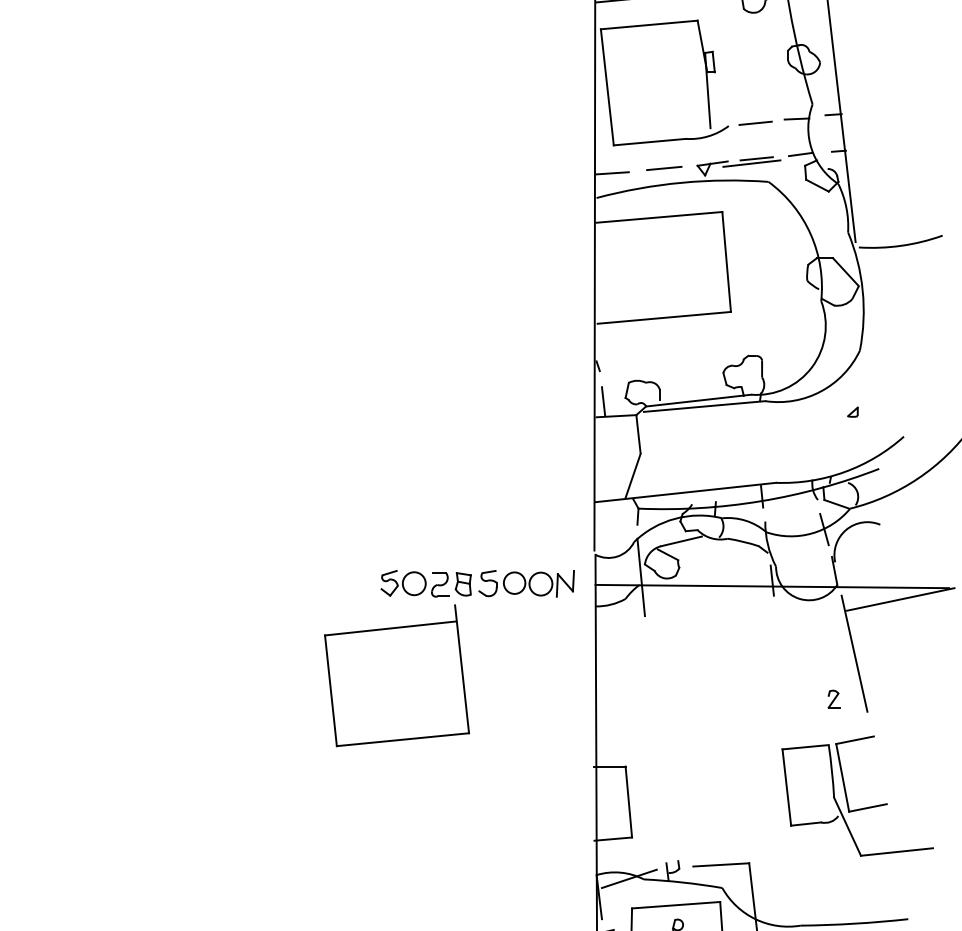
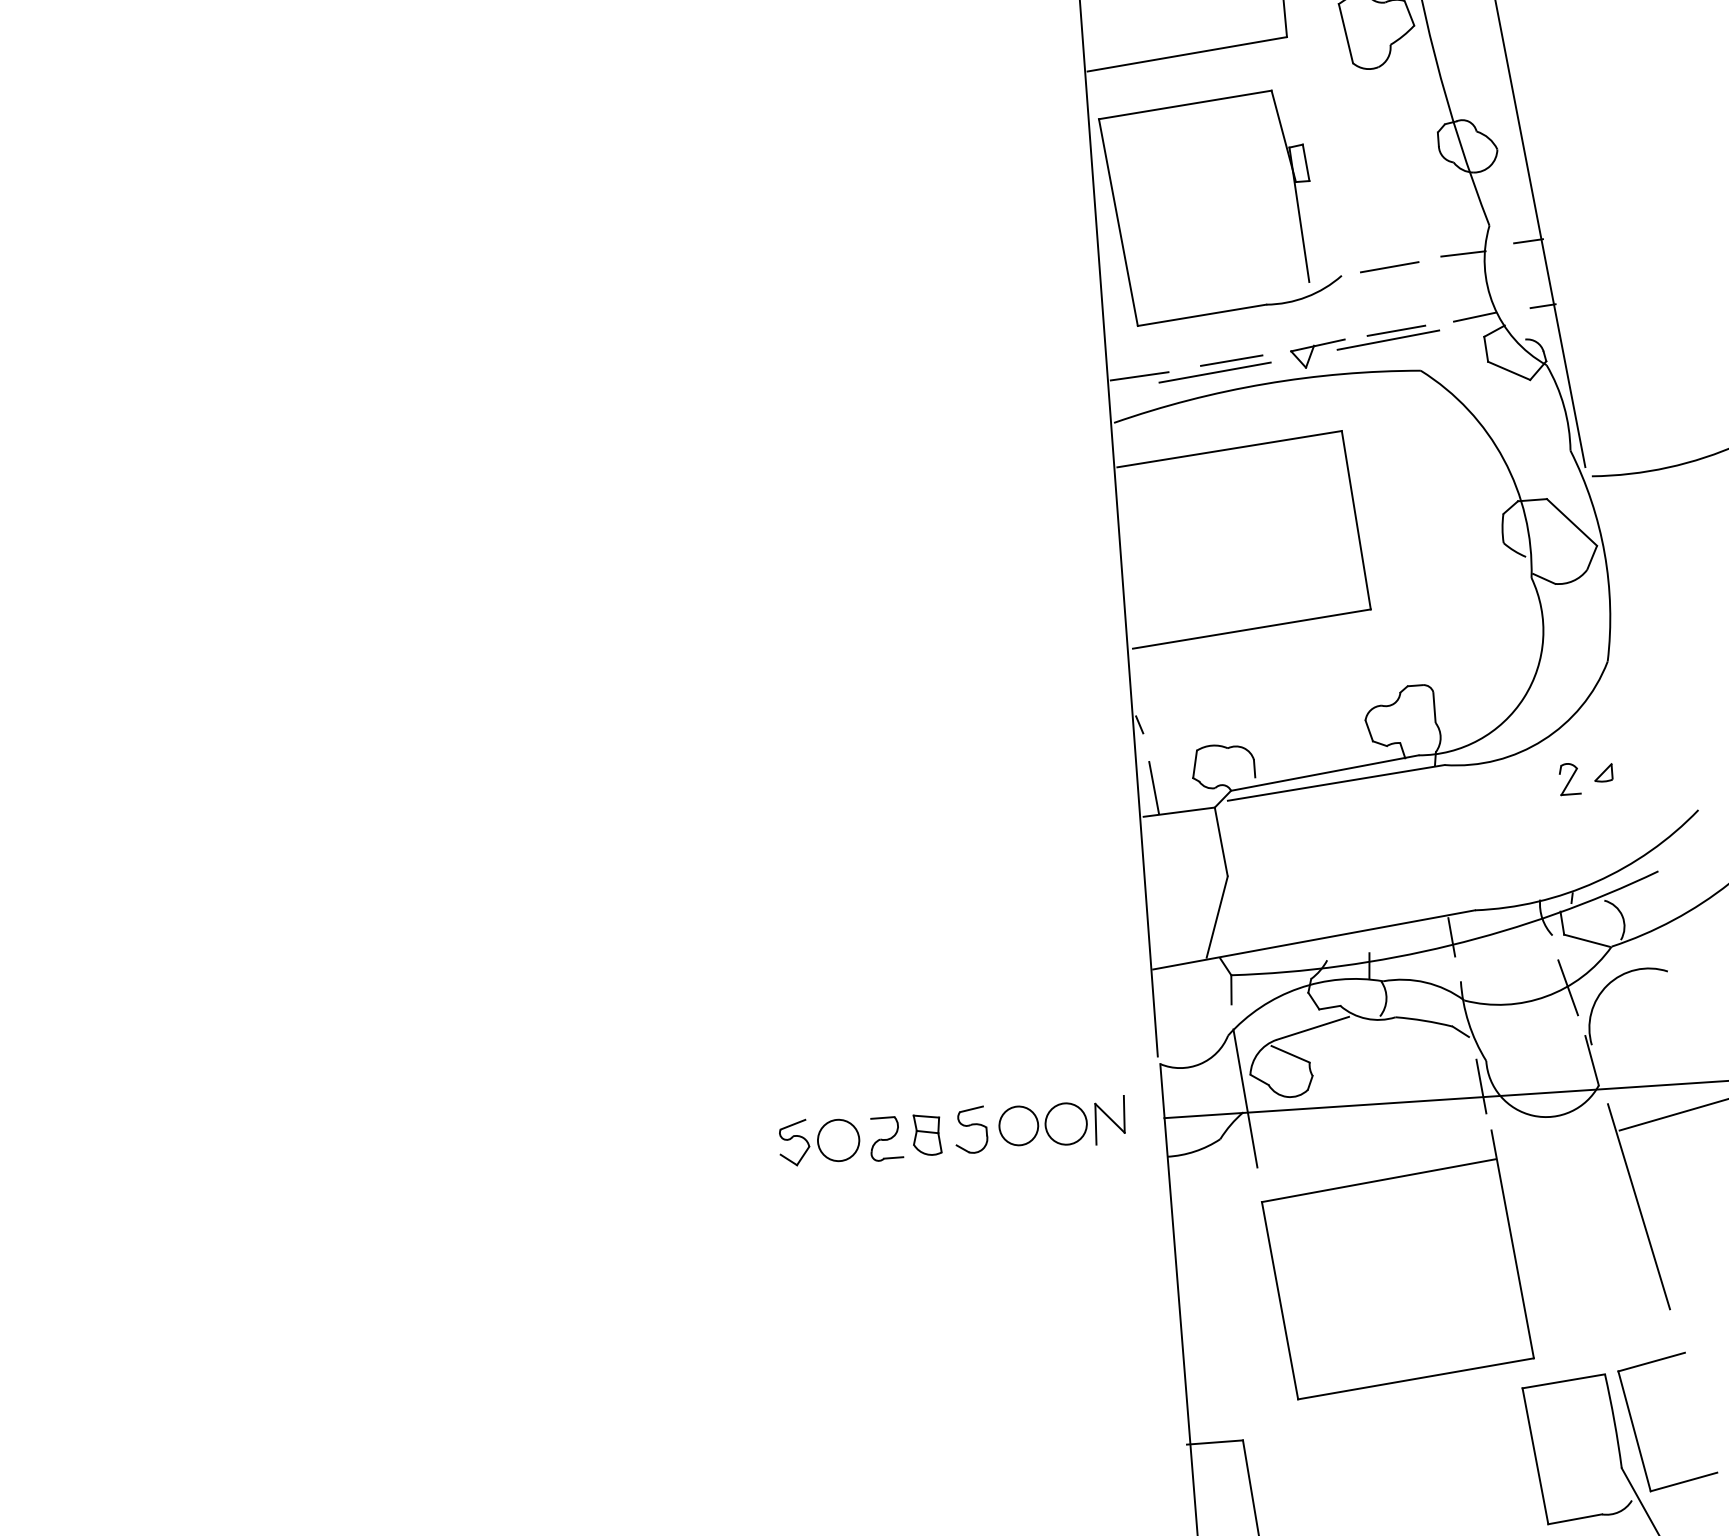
line: (654, 174) -> (1214, 372), added
part: (396, 675) -> (1395, 1264), moved
part: (833, 698) -> (1568, 778), moved

